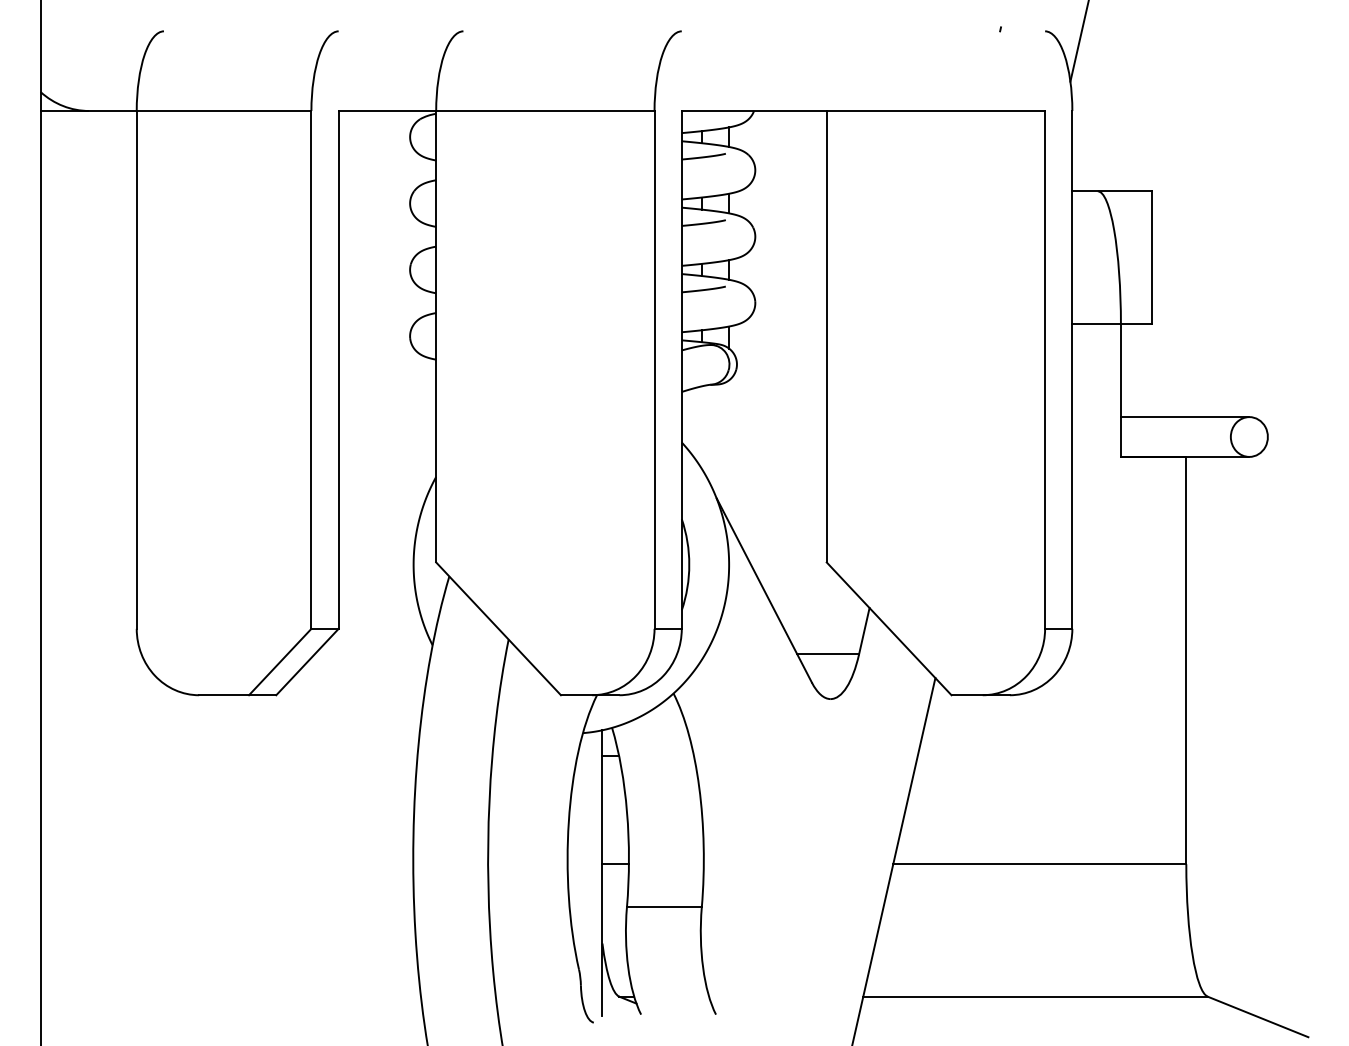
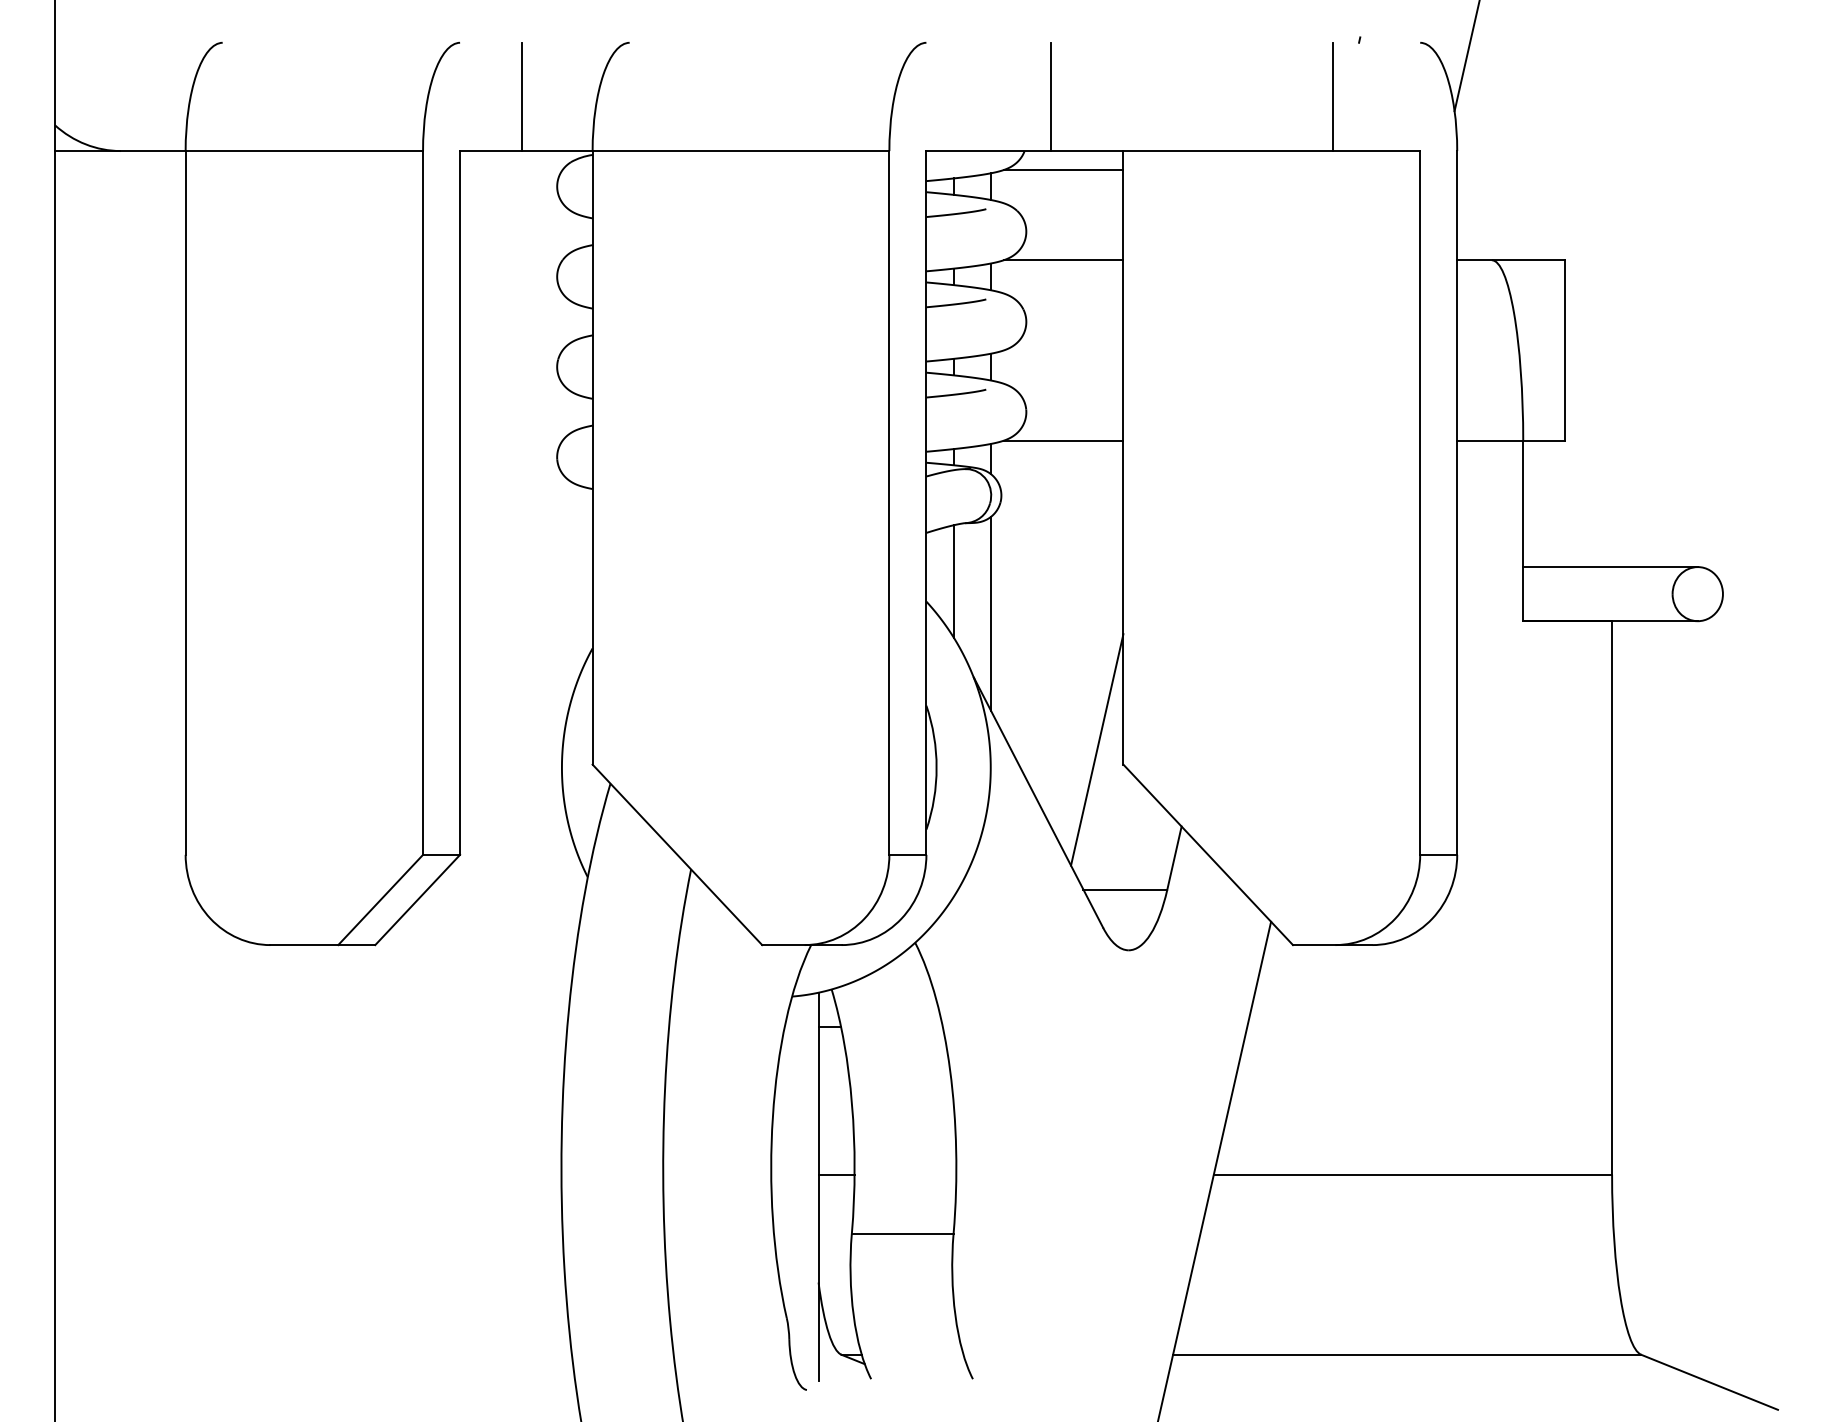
line: (383, 70) -> (521, 96), added
line: (773, 70) -> (1050, 96), added
line: (981, 70) -> (1333, 96), added
line: (782, 125) -> (1063, 170), added
line: (782, 191) -> (1063, 260), added
line: (782, 323) -> (1063, 440), added
line: (701, 427) -> (953, 581), added
line: (728, 451) -> (990, 613), added
line: (807, 551) -> (1097, 749), added

